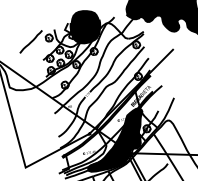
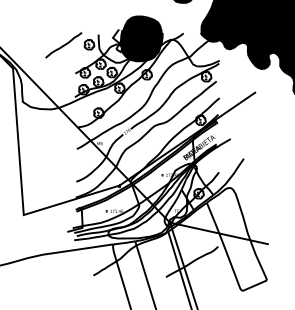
fill: (115, 139) -> (152, 200), removed

